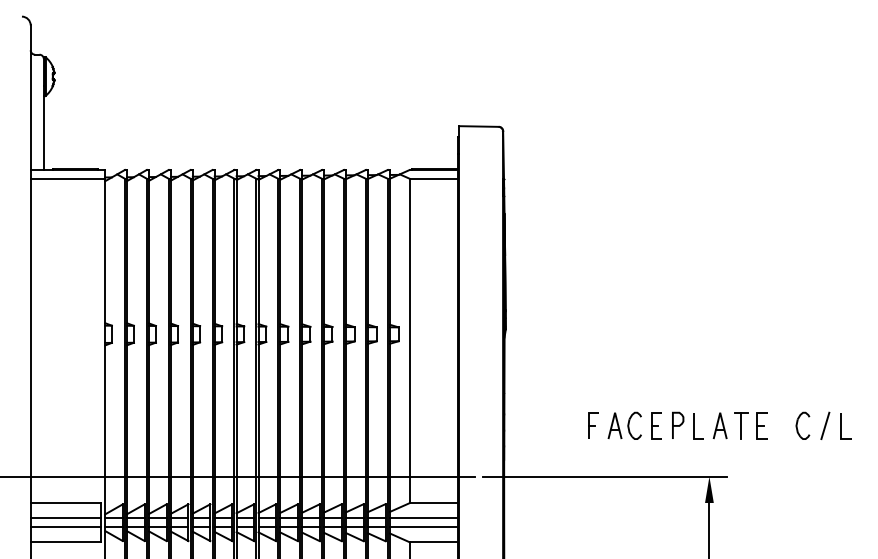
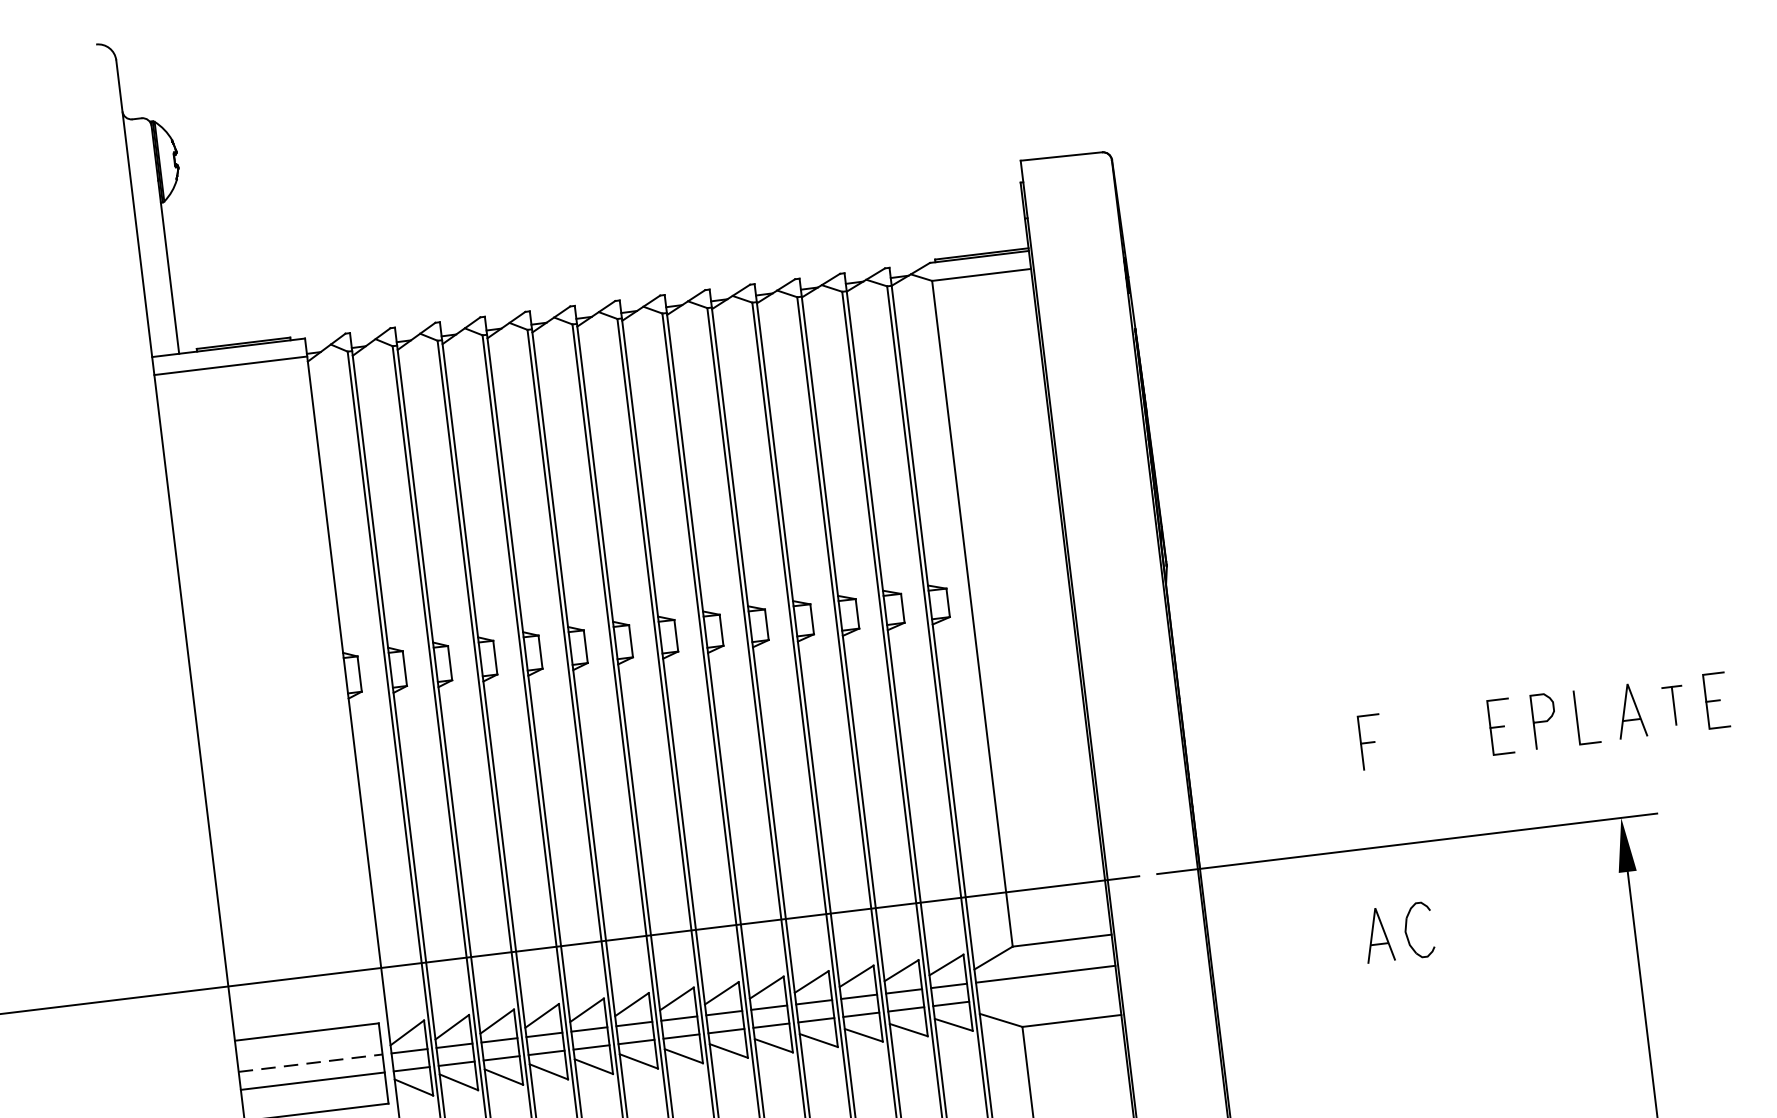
part: (624, 425) -> (1397, 932), moved
part: (741, 425) -> (1674, 704), size x0.7
line: (66, 518) -> (312, 1063), solid -> dashed
line: (423, 527) -> (1047, 993), removed

